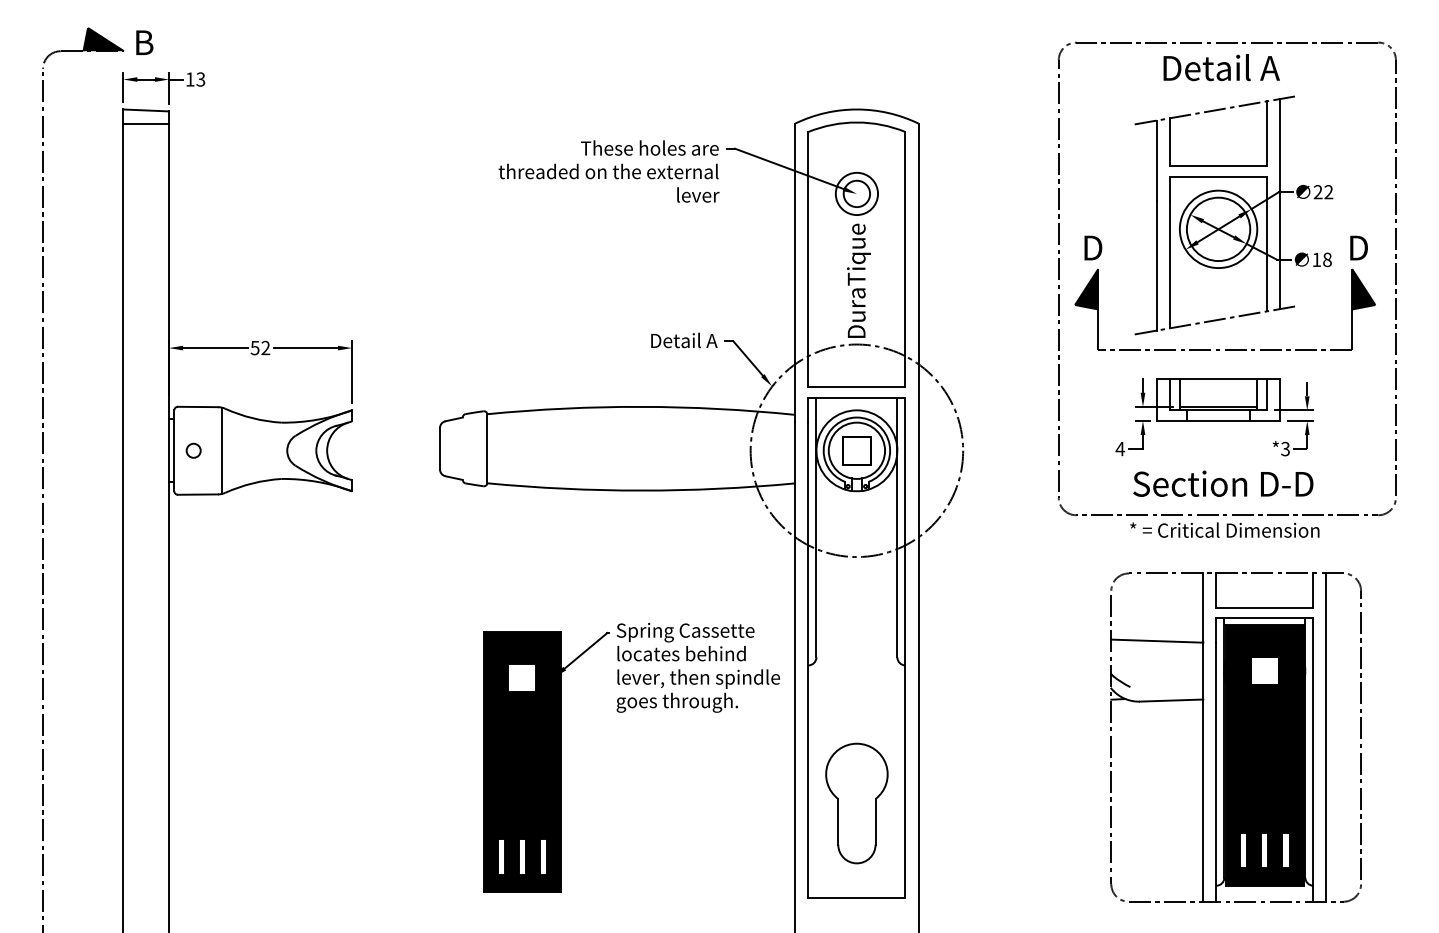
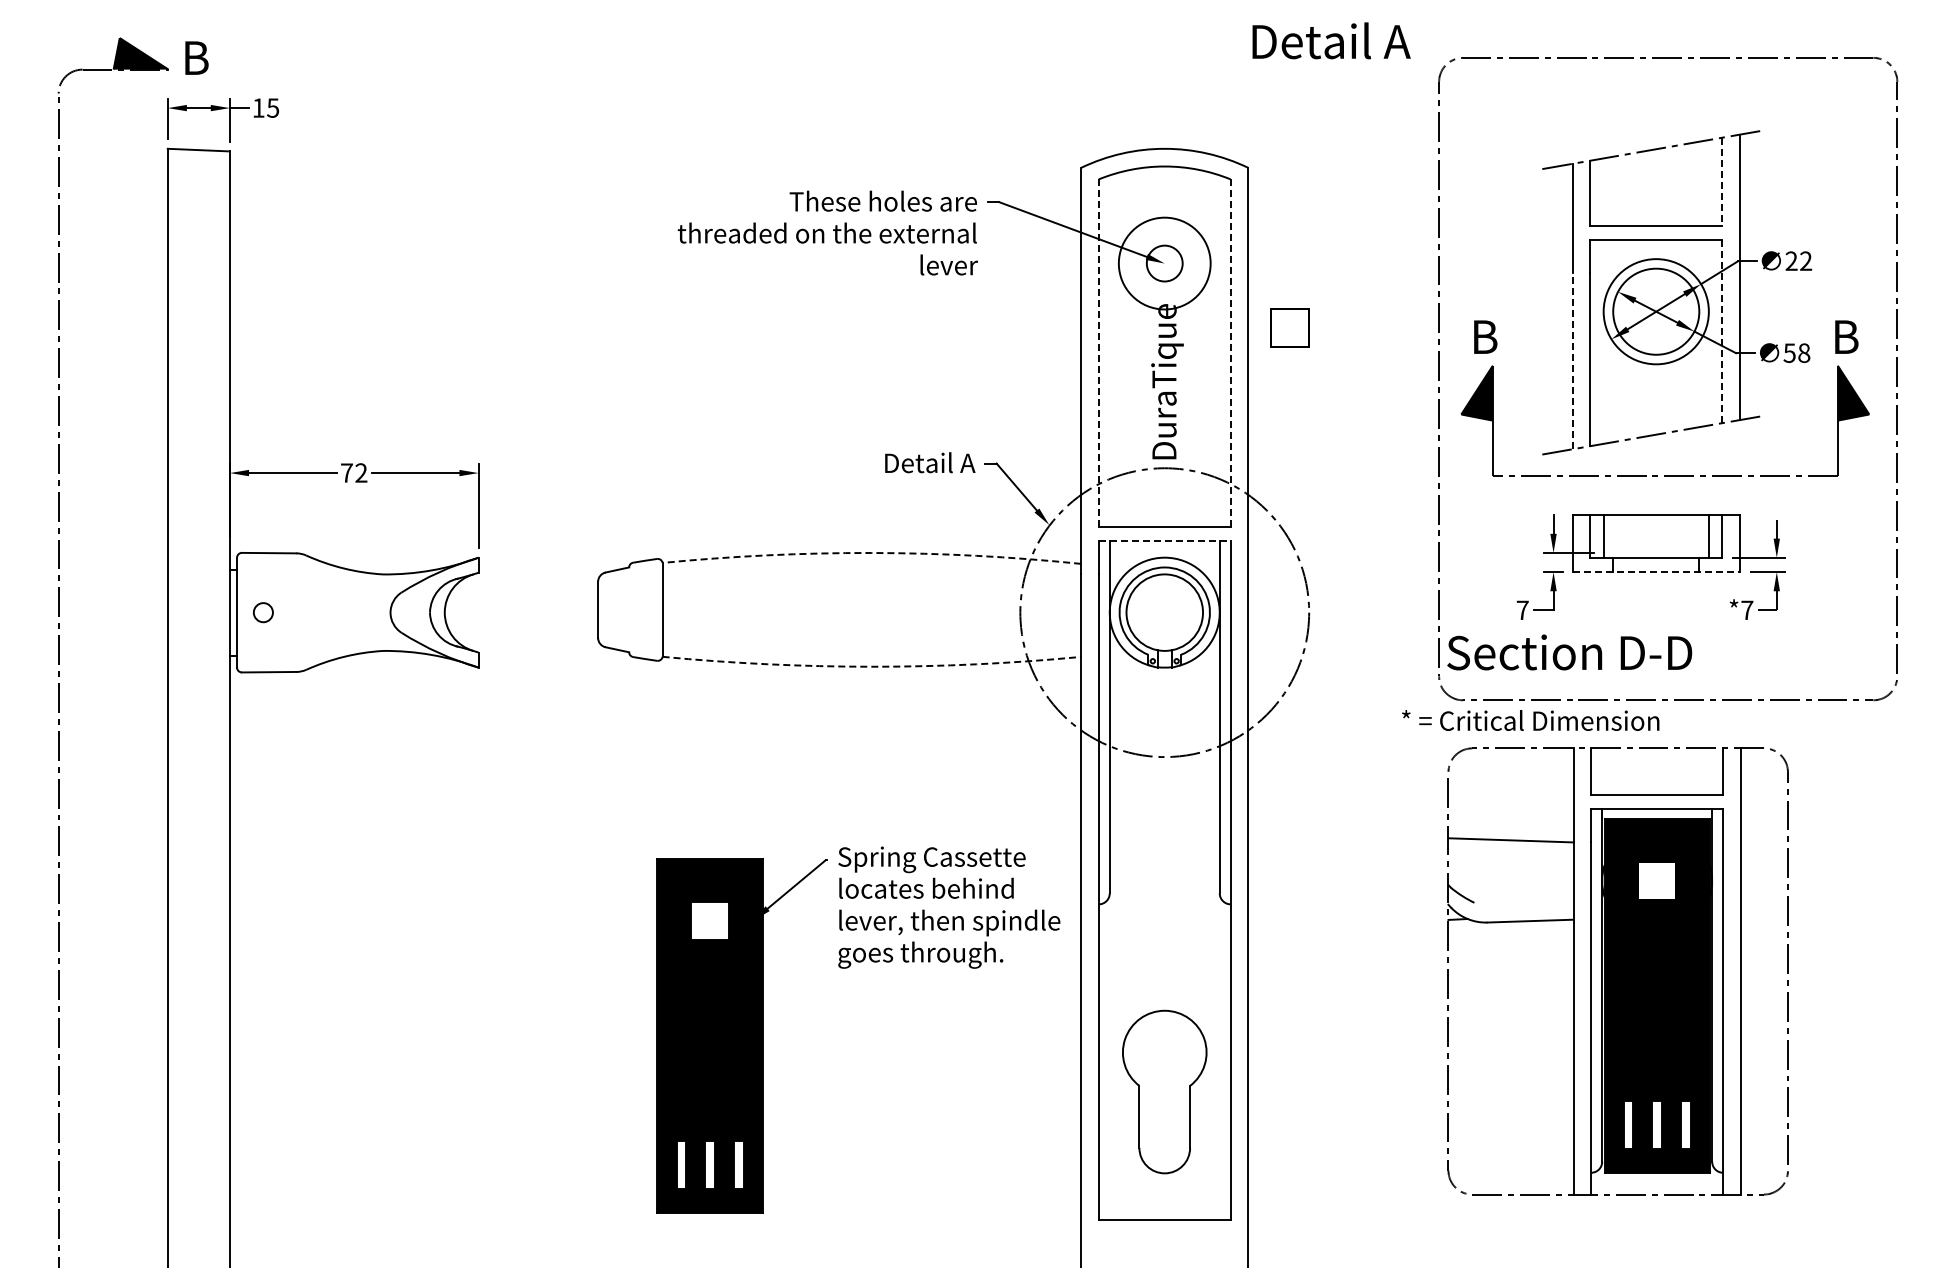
text: (1221, 67) -> (1331, 40), moved
text: (201, 79) -> (273, 107), 13 -> 15
line: (145, 123) -> (198, 167), removed
line: (1267, 133) -> (1722, 181), solid -> dashed
circle: (856, 193) -> (1164, 263), size x1.6
line: (1267, 243) -> (1722, 331), solid -> dashed
text: (1095, 247) -> (1488, 336), D -> B
text: (1360, 247) -> (1849, 336), D -> B
text: (1316, 259) -> (1789, 352), 18 -> 58
line: (808, 260) -> (1098, 353), solid -> dashed
line: (905, 260) -> (1230, 353), solid -> dashed
line: (1156, 265) -> (1572, 360), solid -> dashed
text: (254, 347) -> (346, 472), 52 -> 72
line: (856, 397) -> (1164, 540), solid -> dashed
arc: (641, 406) -> (871, 552), solid -> dashed
line: (1218, 406) -> (1655, 552), removed
line: (1218, 421) -> (1656, 572), solid -> dashed
text: (1120, 448) -> (1522, 609), 4 -> 7
text: (1285, 449) -> (1747, 610), *3 -> *7
line: (221, 450) -> (301, 612), removed
part: (856, 450) -> (1289, 327), moved
text: (1223, 483) -> (1569, 652), moved
arc: (641, 490) -> (871, 666), solid -> dashed
text: (1224, 530) -> (1530, 720), moved
part: (1235, 737) -> (1617, 971), moved

